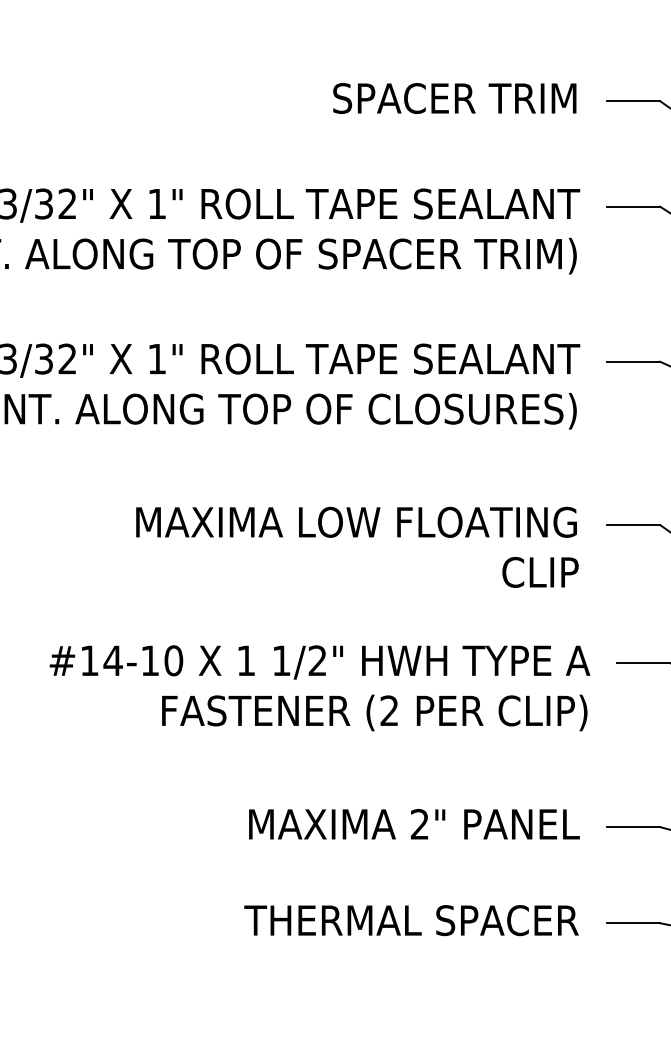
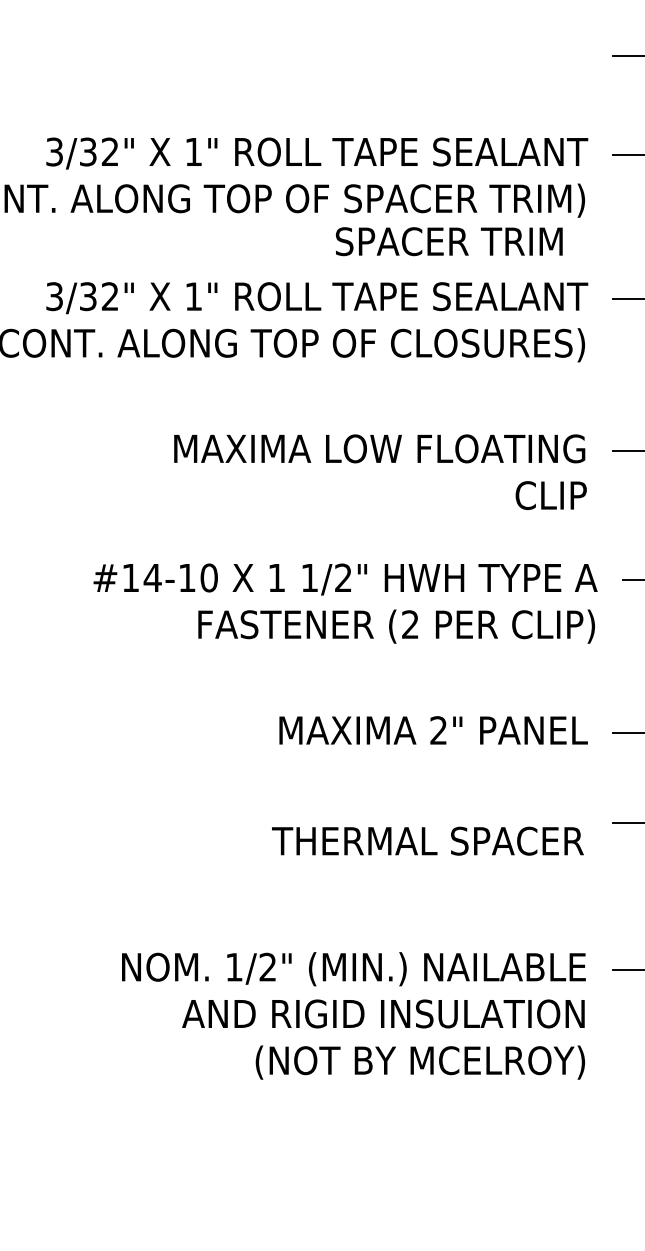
text: (453, 98) -> (448, 241), moved
text: (411, 919) -> (427, 840), moved

